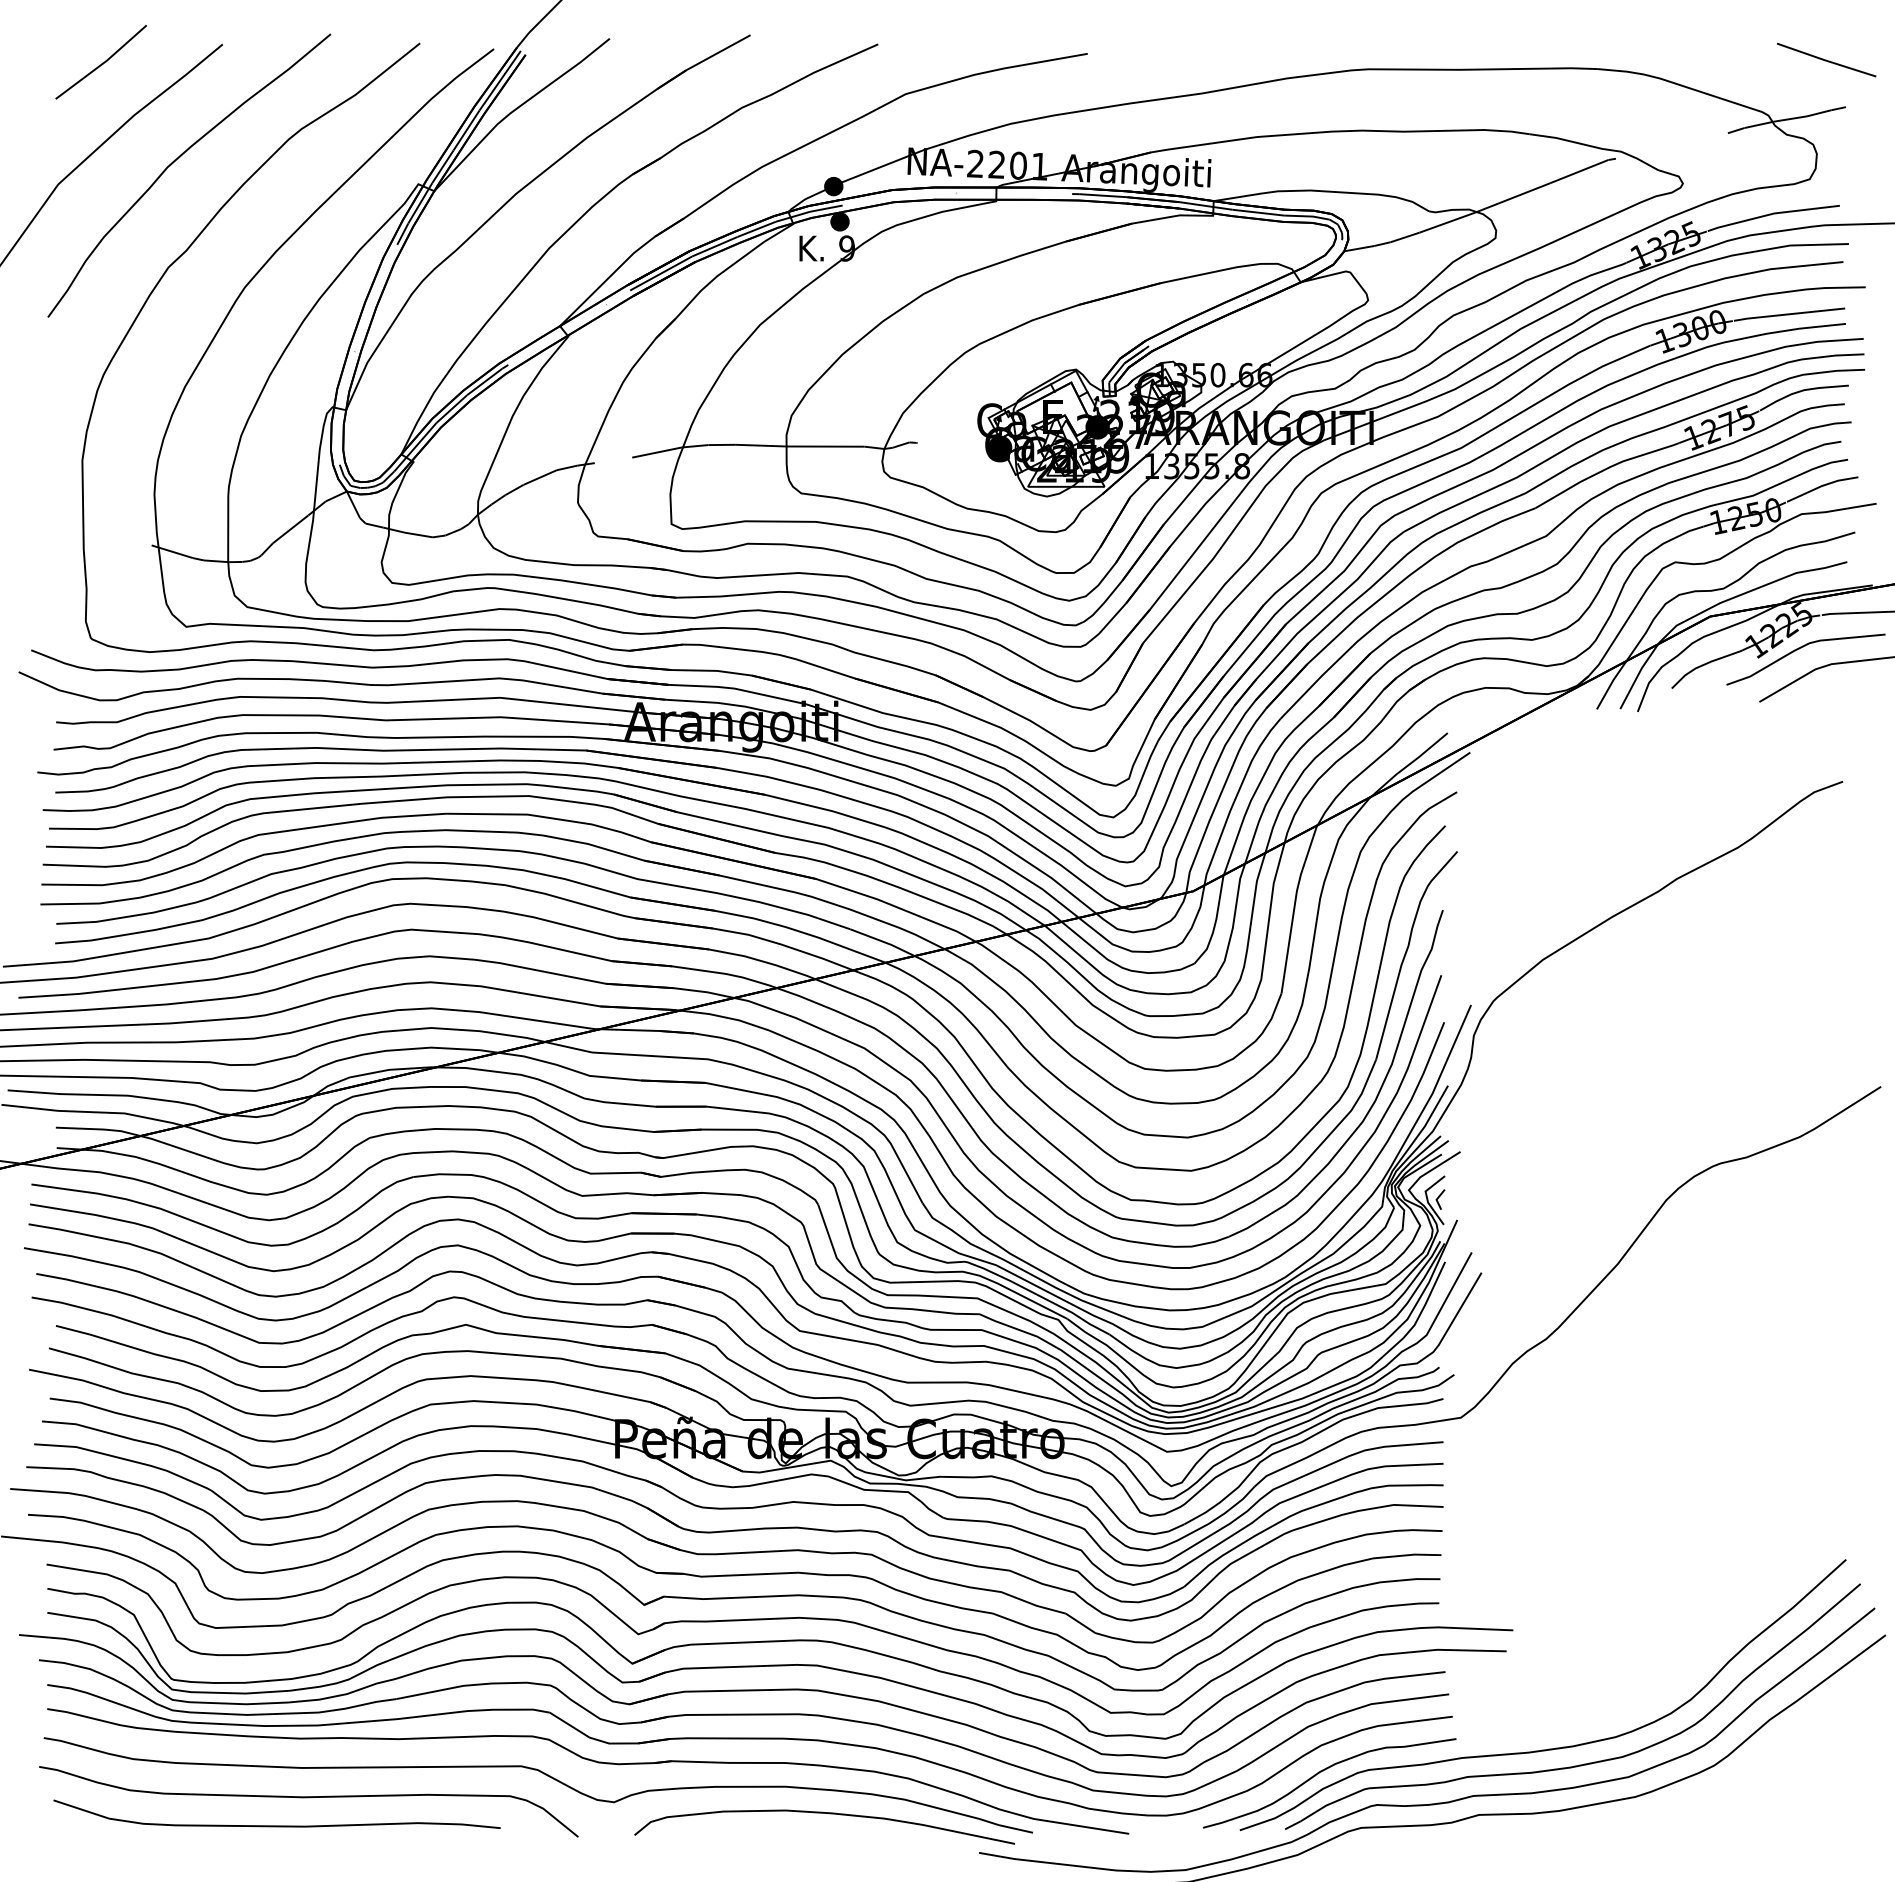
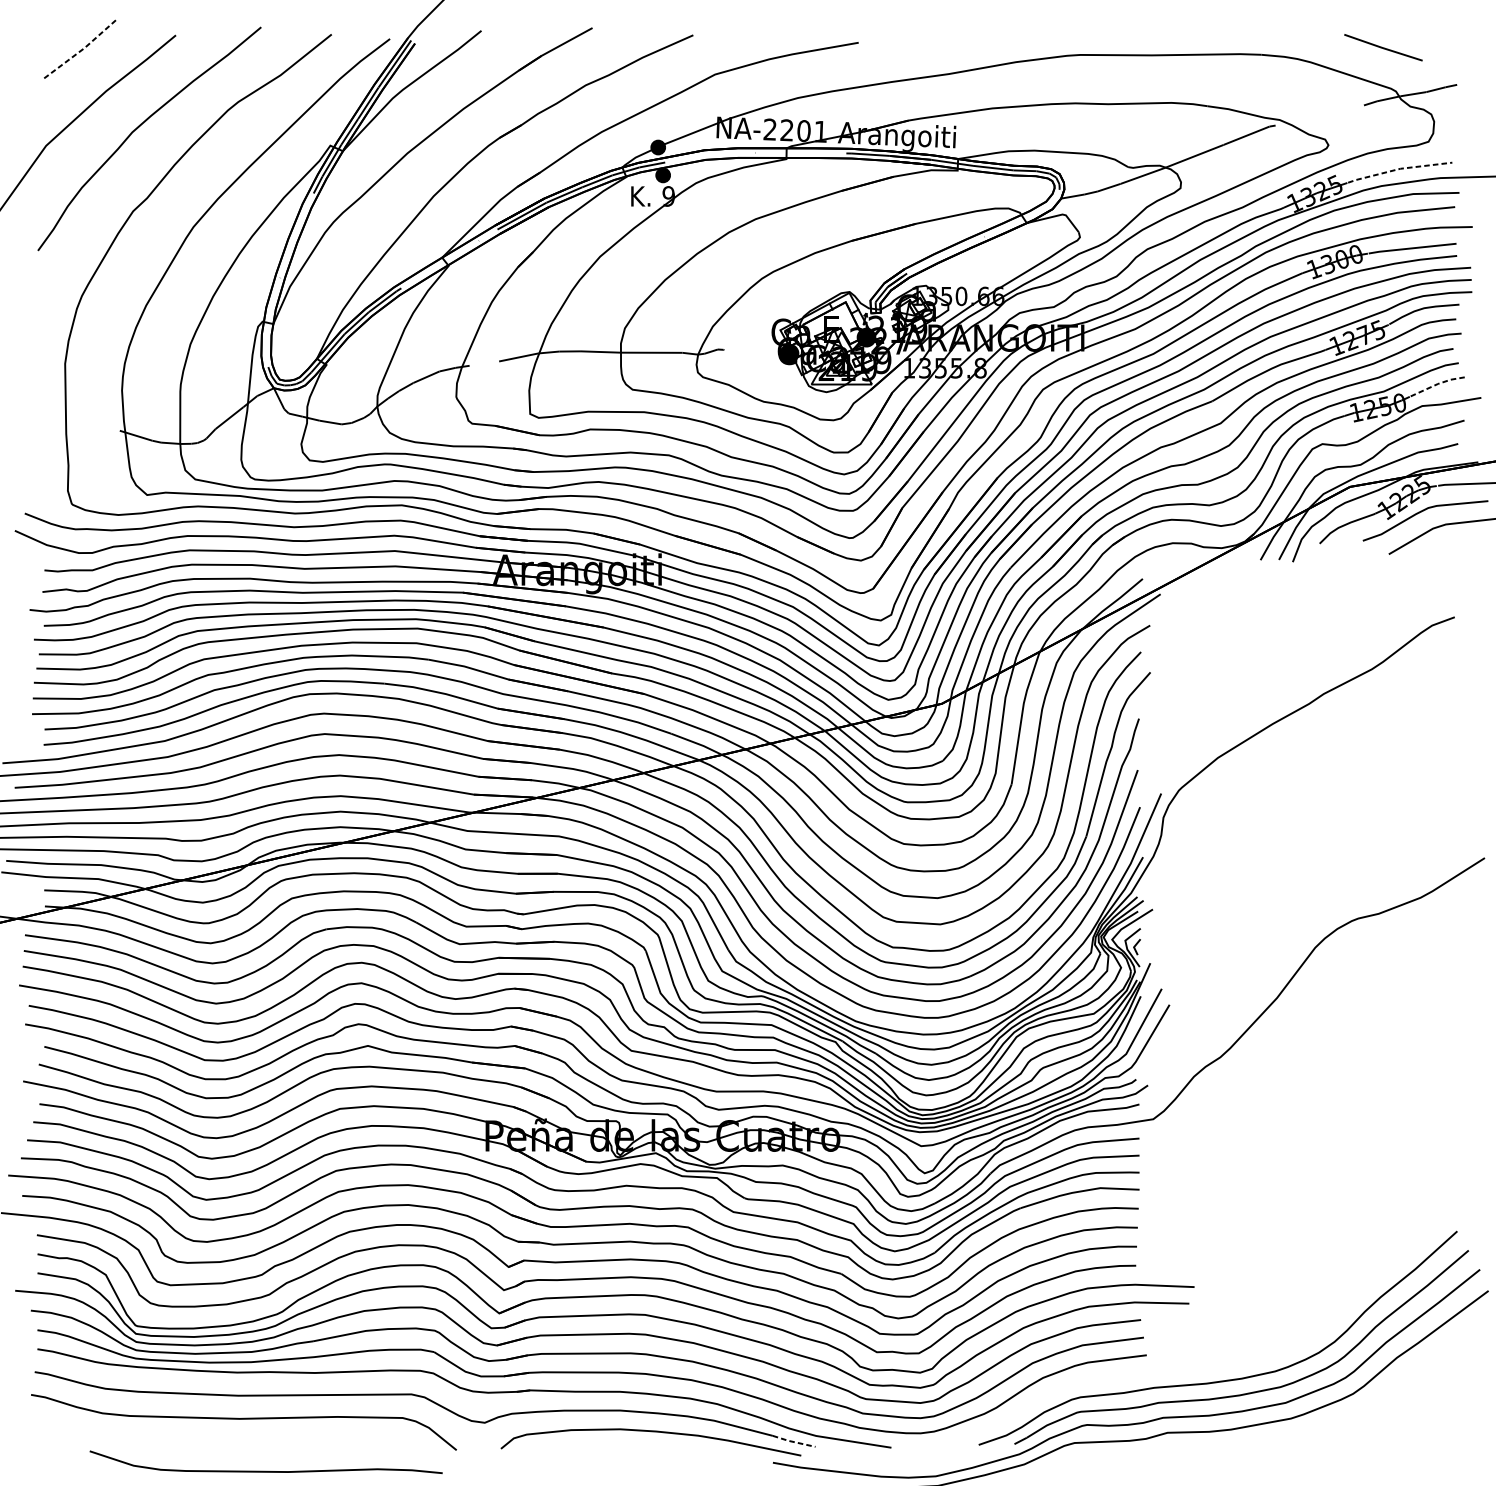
line: (1826, 59) -> (1383, 47), moved
line: (102, 64) -> (81, 51), solid -> dashed
line: (1773, 213) -> (1399, 168), solid -> dashed
line: (1821, 486) -> (1437, 384), solid -> dashed
curve: (1323, 1771) -> (1044, 1398), removed
curve: (276, 1825) -> (265, 1471), moved
line: (1004, 1826) -> (792, 1441), solid -> dashed

